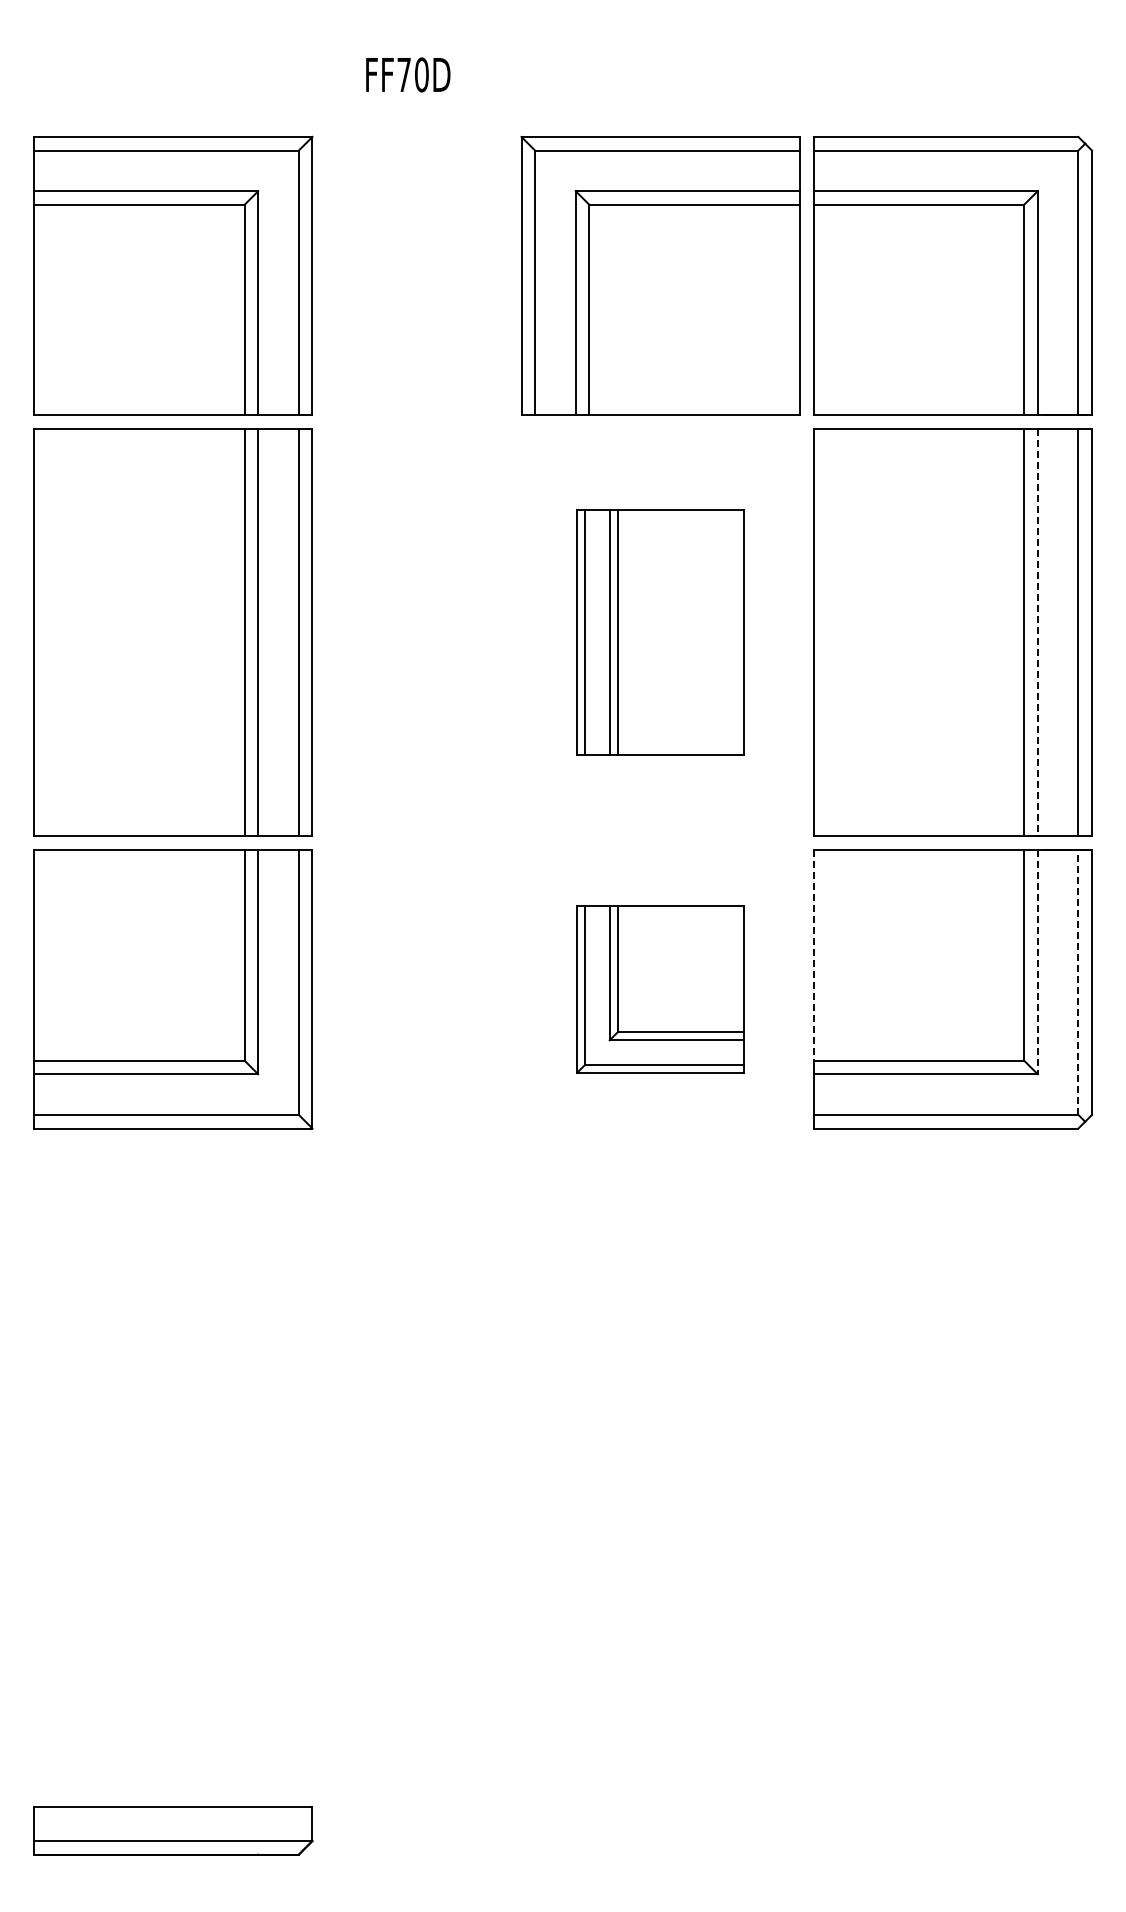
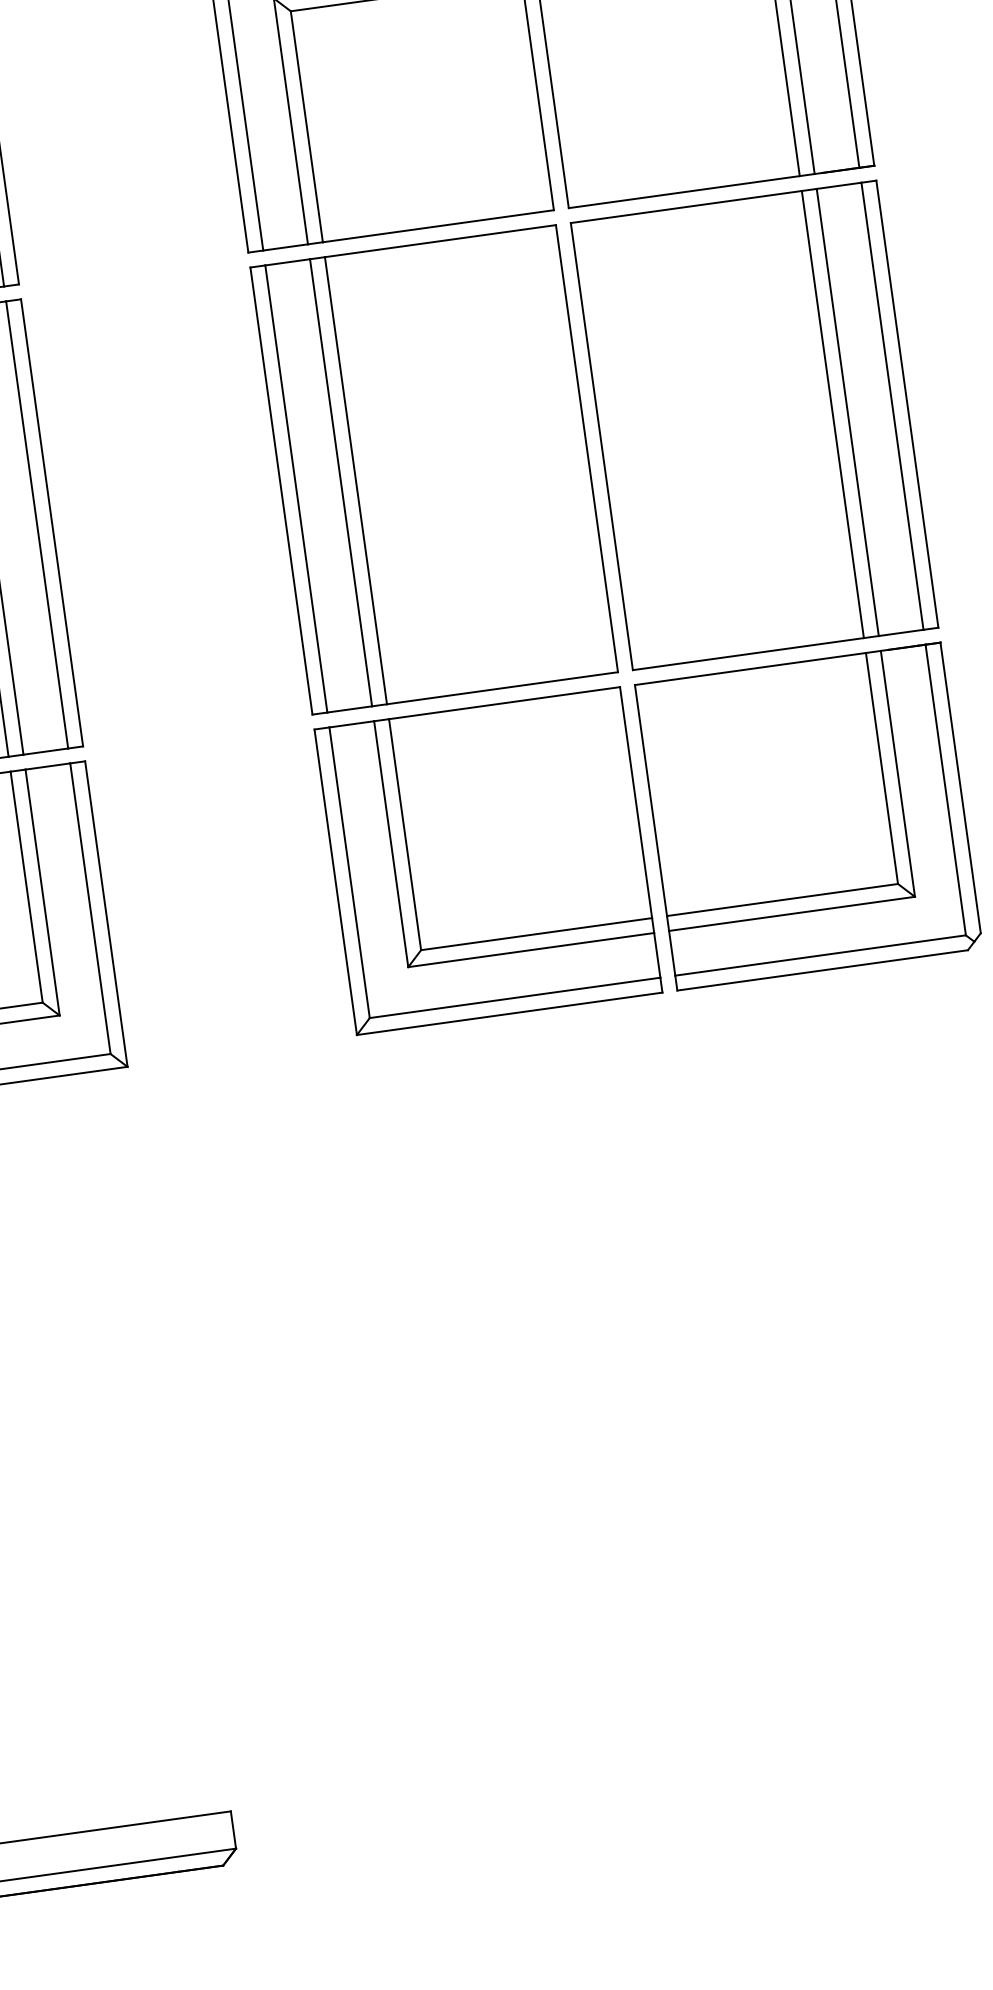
part: (660, 632) -> (433, 469), size x1.67
line: (1037, 632) -> (847, 412), dashed -> solid
line: (813, 955) -> (650, 800), dashed -> solid
line: (1037, 962) -> (897, 774), dashed -> solid
line: (1078, 982) -> (945, 790), dashed -> solid
part: (660, 989) -> (488, 861), size x1.67

